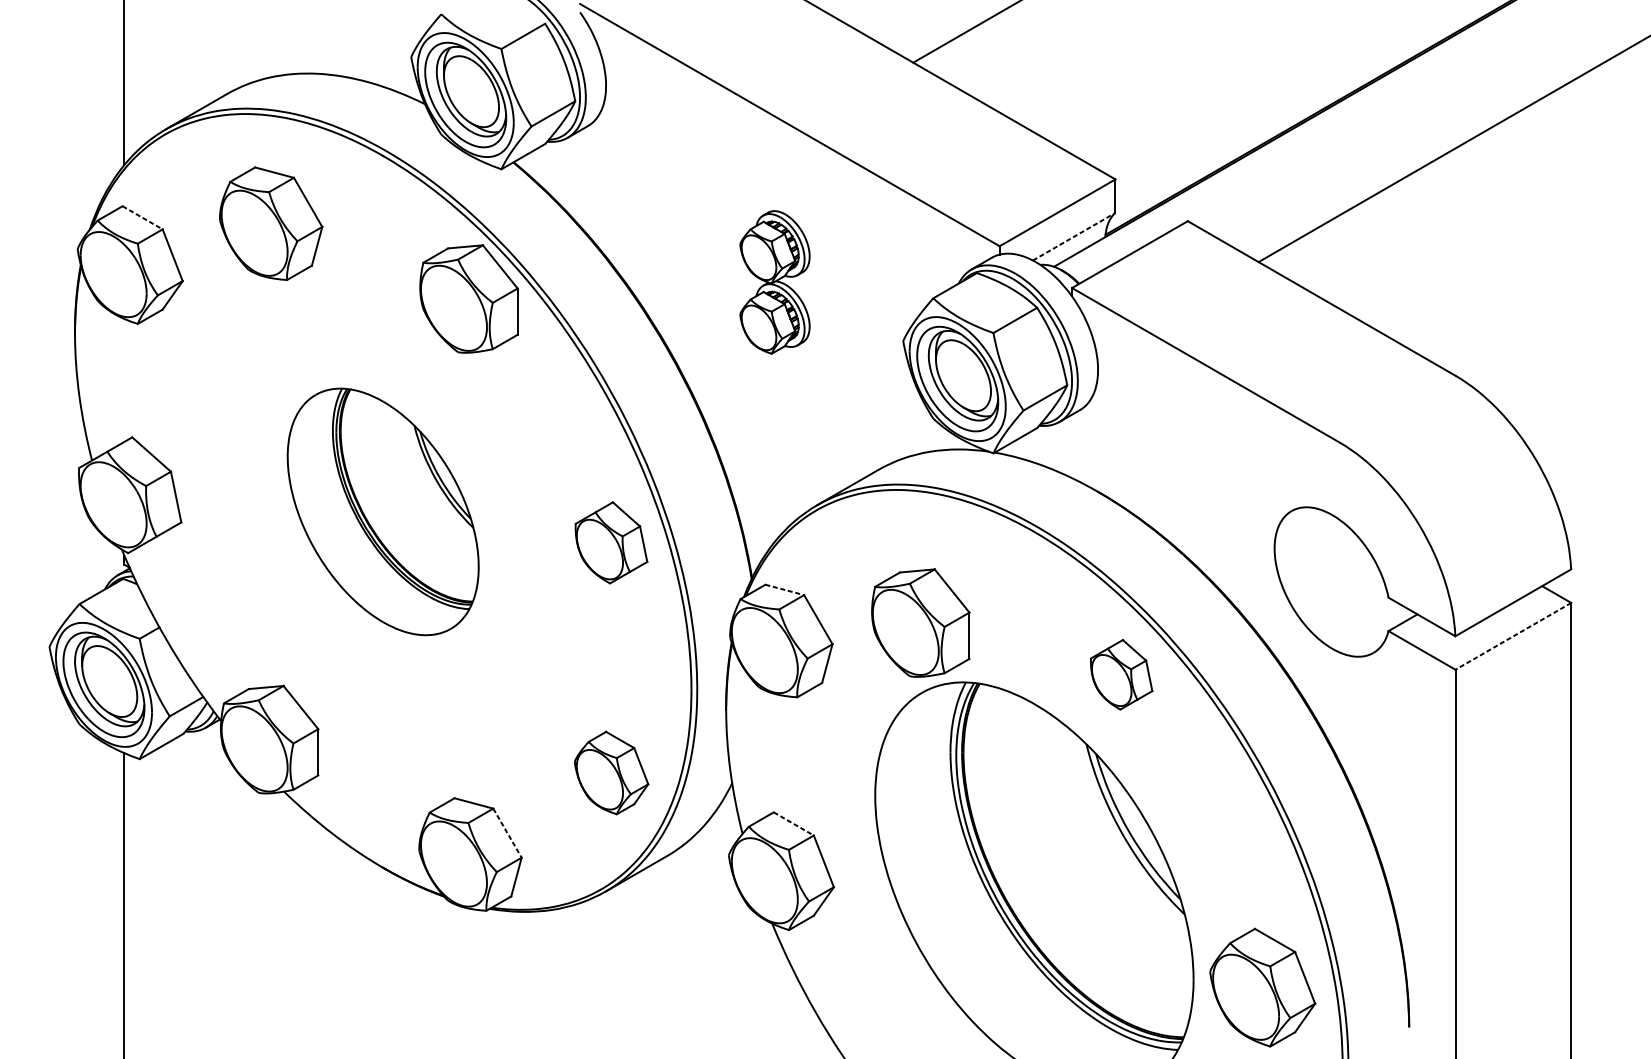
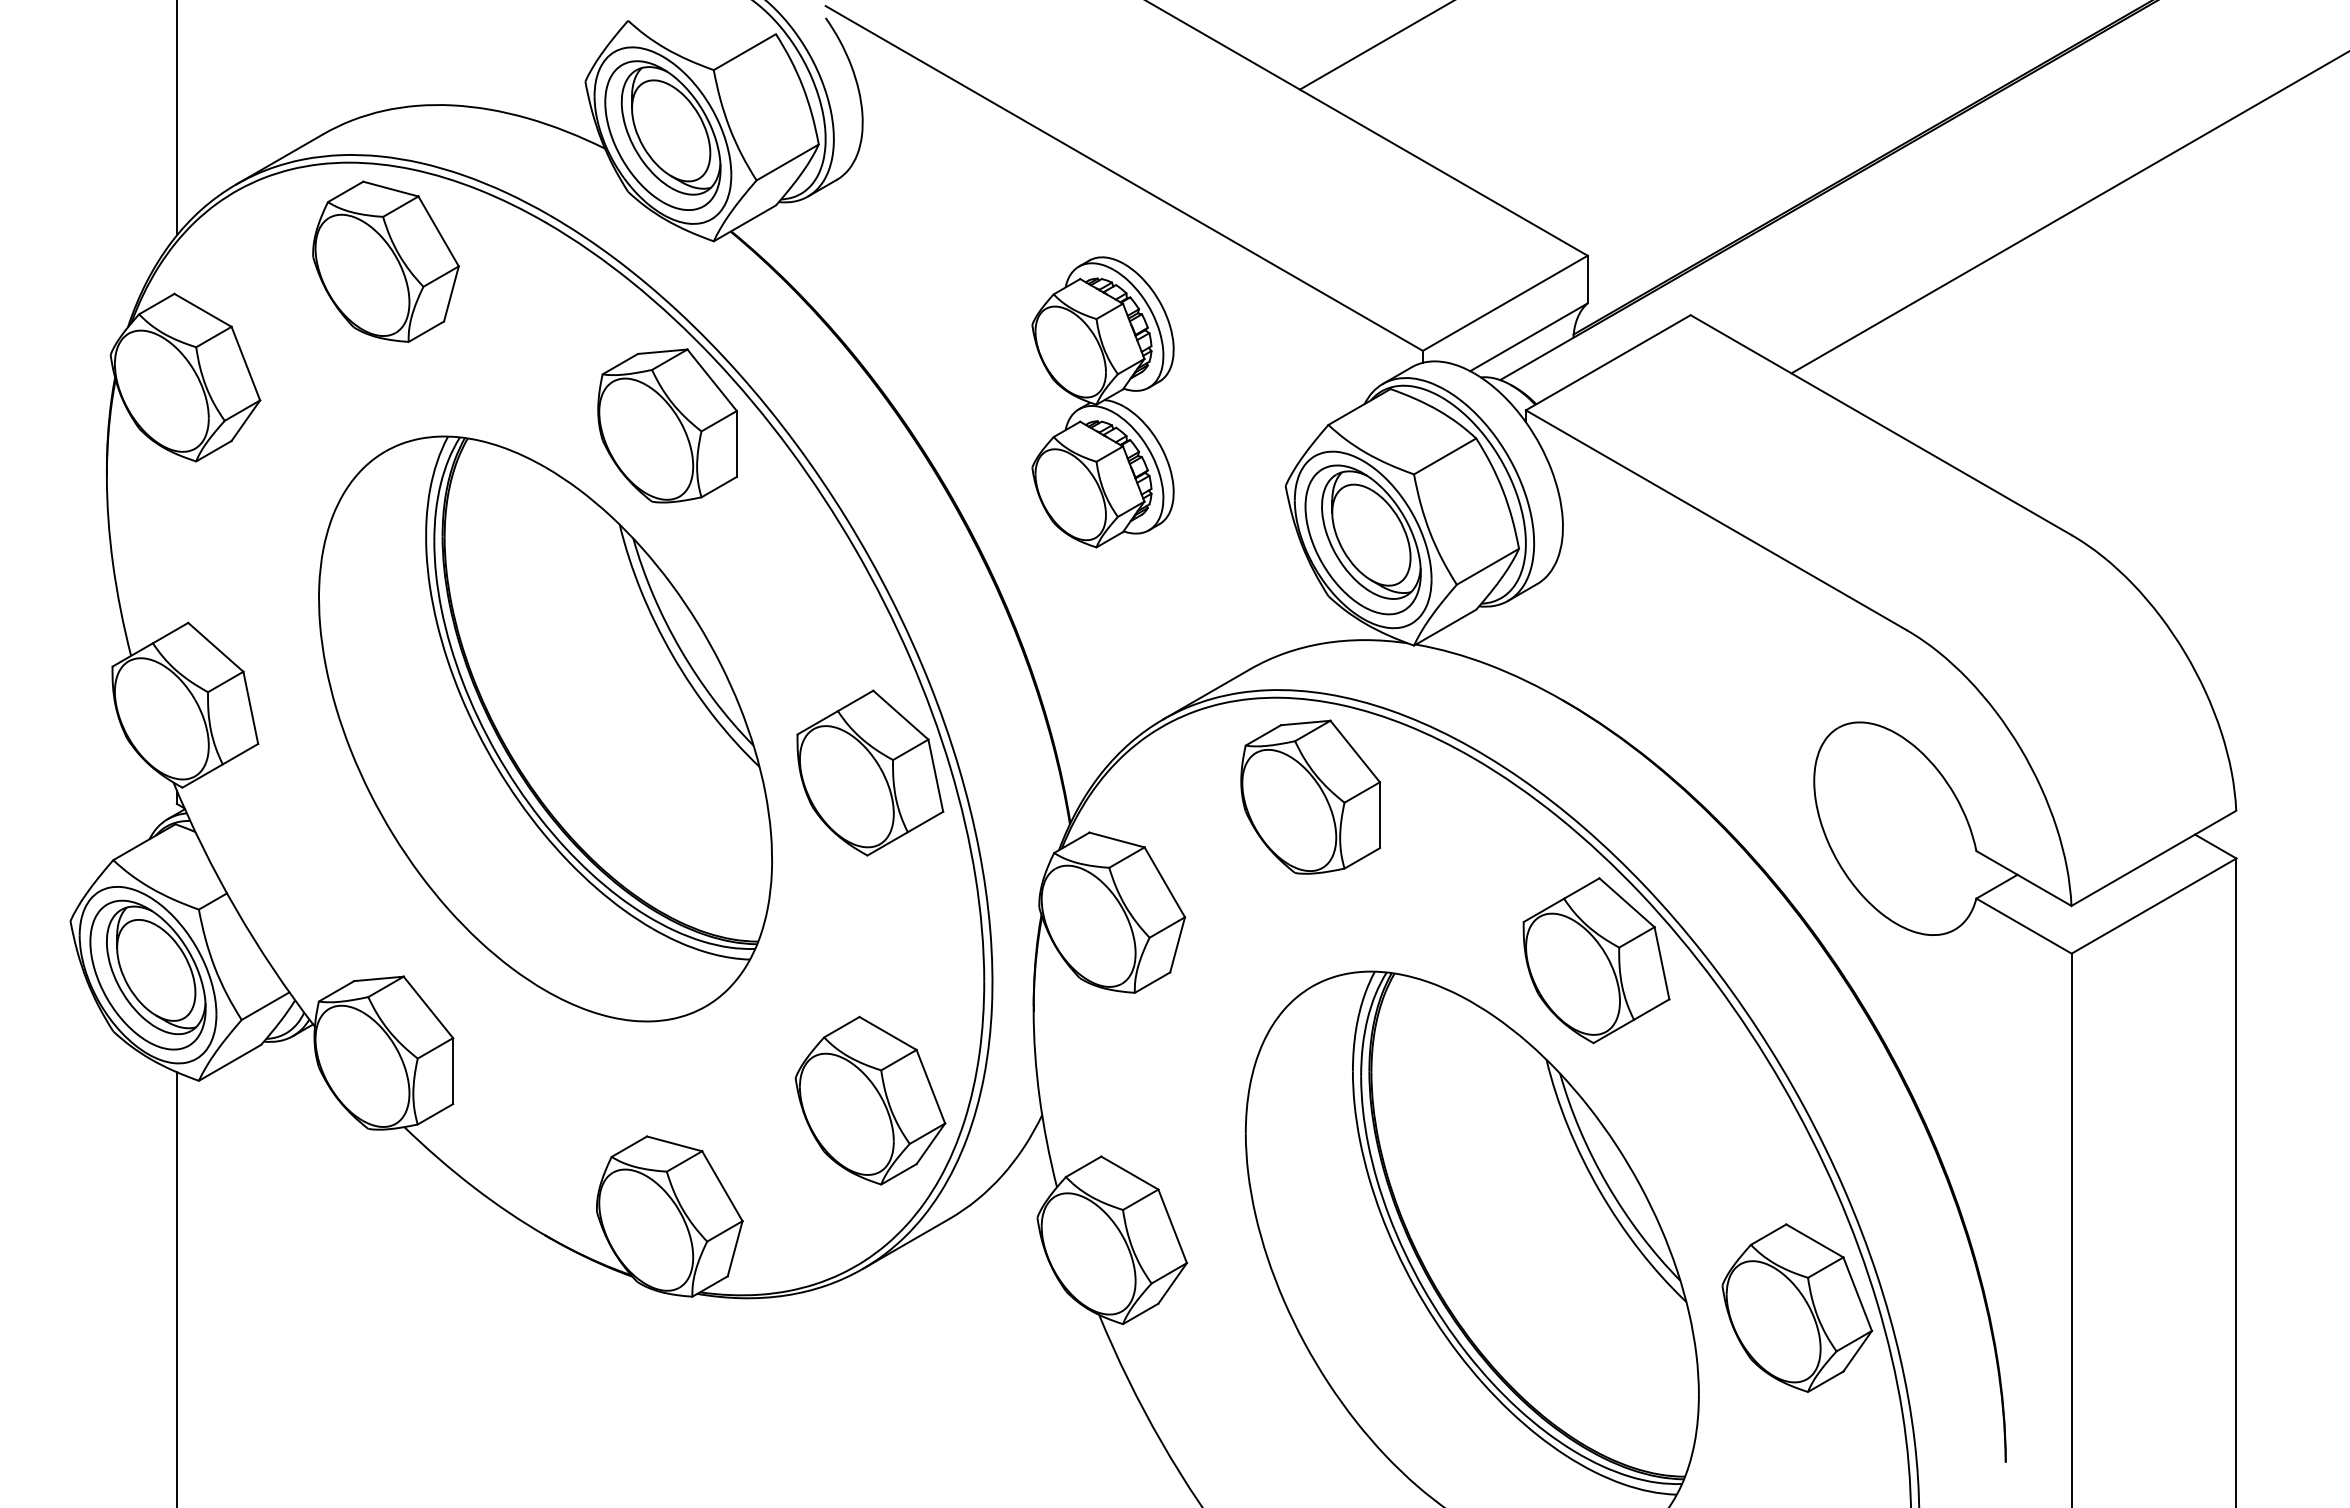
line: (142, 217) -> (203, 310), dashed -> solid
part: (270, 223) -> (385, 261), moved
line: (1073, 236) -> (1528, 337), dashed -> solid
part: (774, 282) -> (1102, 402), size x1.43
part: (383, 511) -> (545, 728), size x1.67
part: (611, 542) -> (870, 772), size x1.43
line: (785, 590) -> (1117, 840), dashed -> solid
part: (920, 622) -> (1310, 796), moved
line: (1512, 636) -> (2153, 906), dashed -> solid
part: (1121, 674) -> (1596, 960), size x1.67
part: (611, 772) -> (870, 1100), size x1.43
line: (793, 824) -> (1129, 1173), dashed -> solid
line: (507, 833) -> (722, 1186), dashed -> solid
part: (1262, 987) -> (1797, 1307), moved

